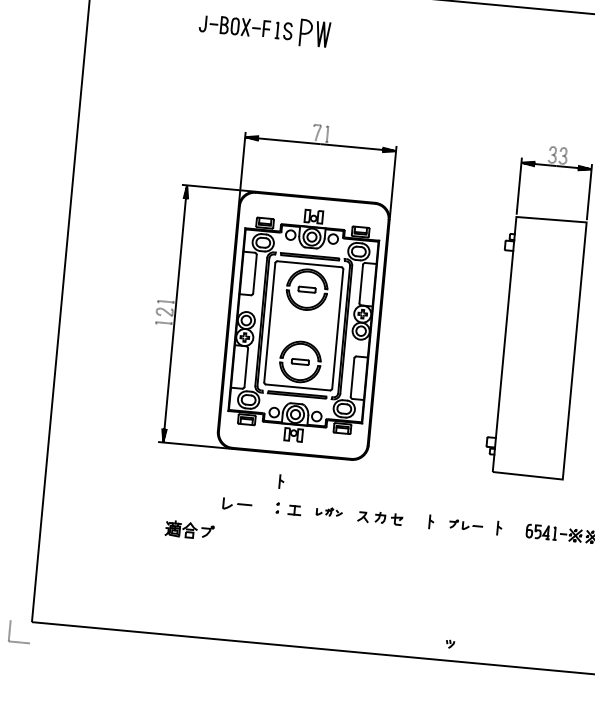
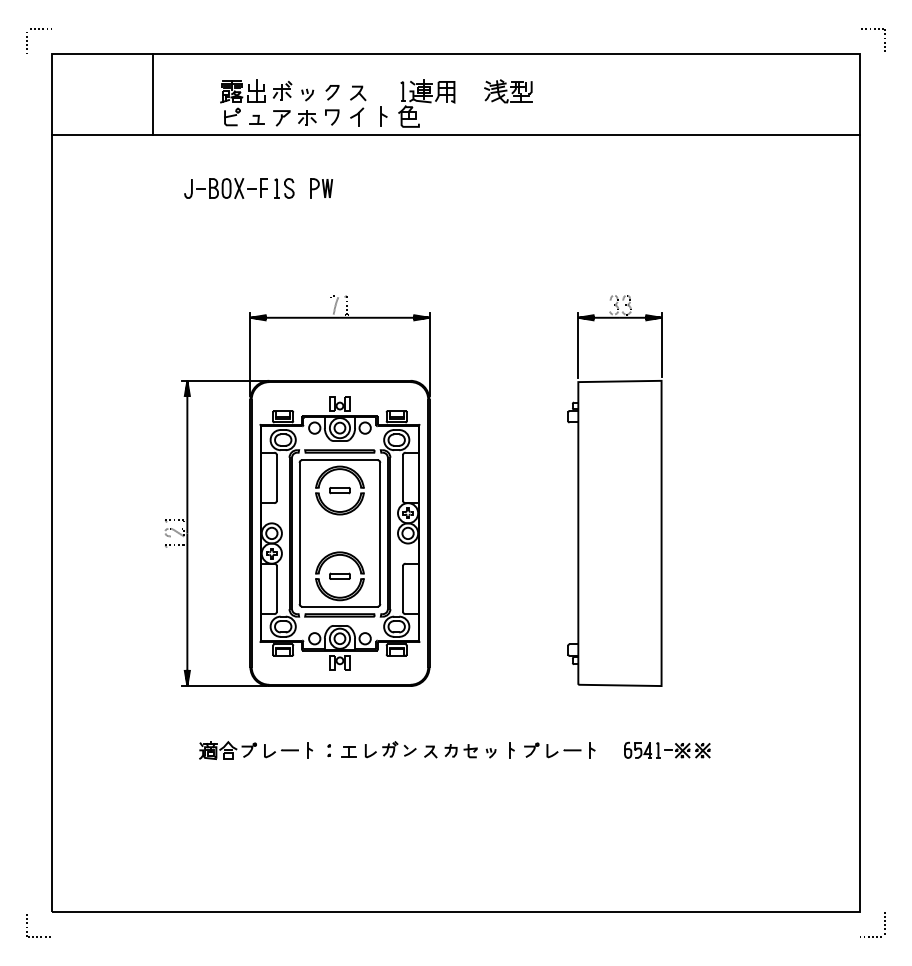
part: (315, 33) -> (321, 188), size x0.62
part: (282, 481) -> (310, 750), moved
part: (329, 511) -> (390, 749), size x1.67
part: (465, 525) -> (552, 750), size x1.43
part: (189, 530) -> (227, 750), moved
part: (449, 644) -> (490, 753), moved

